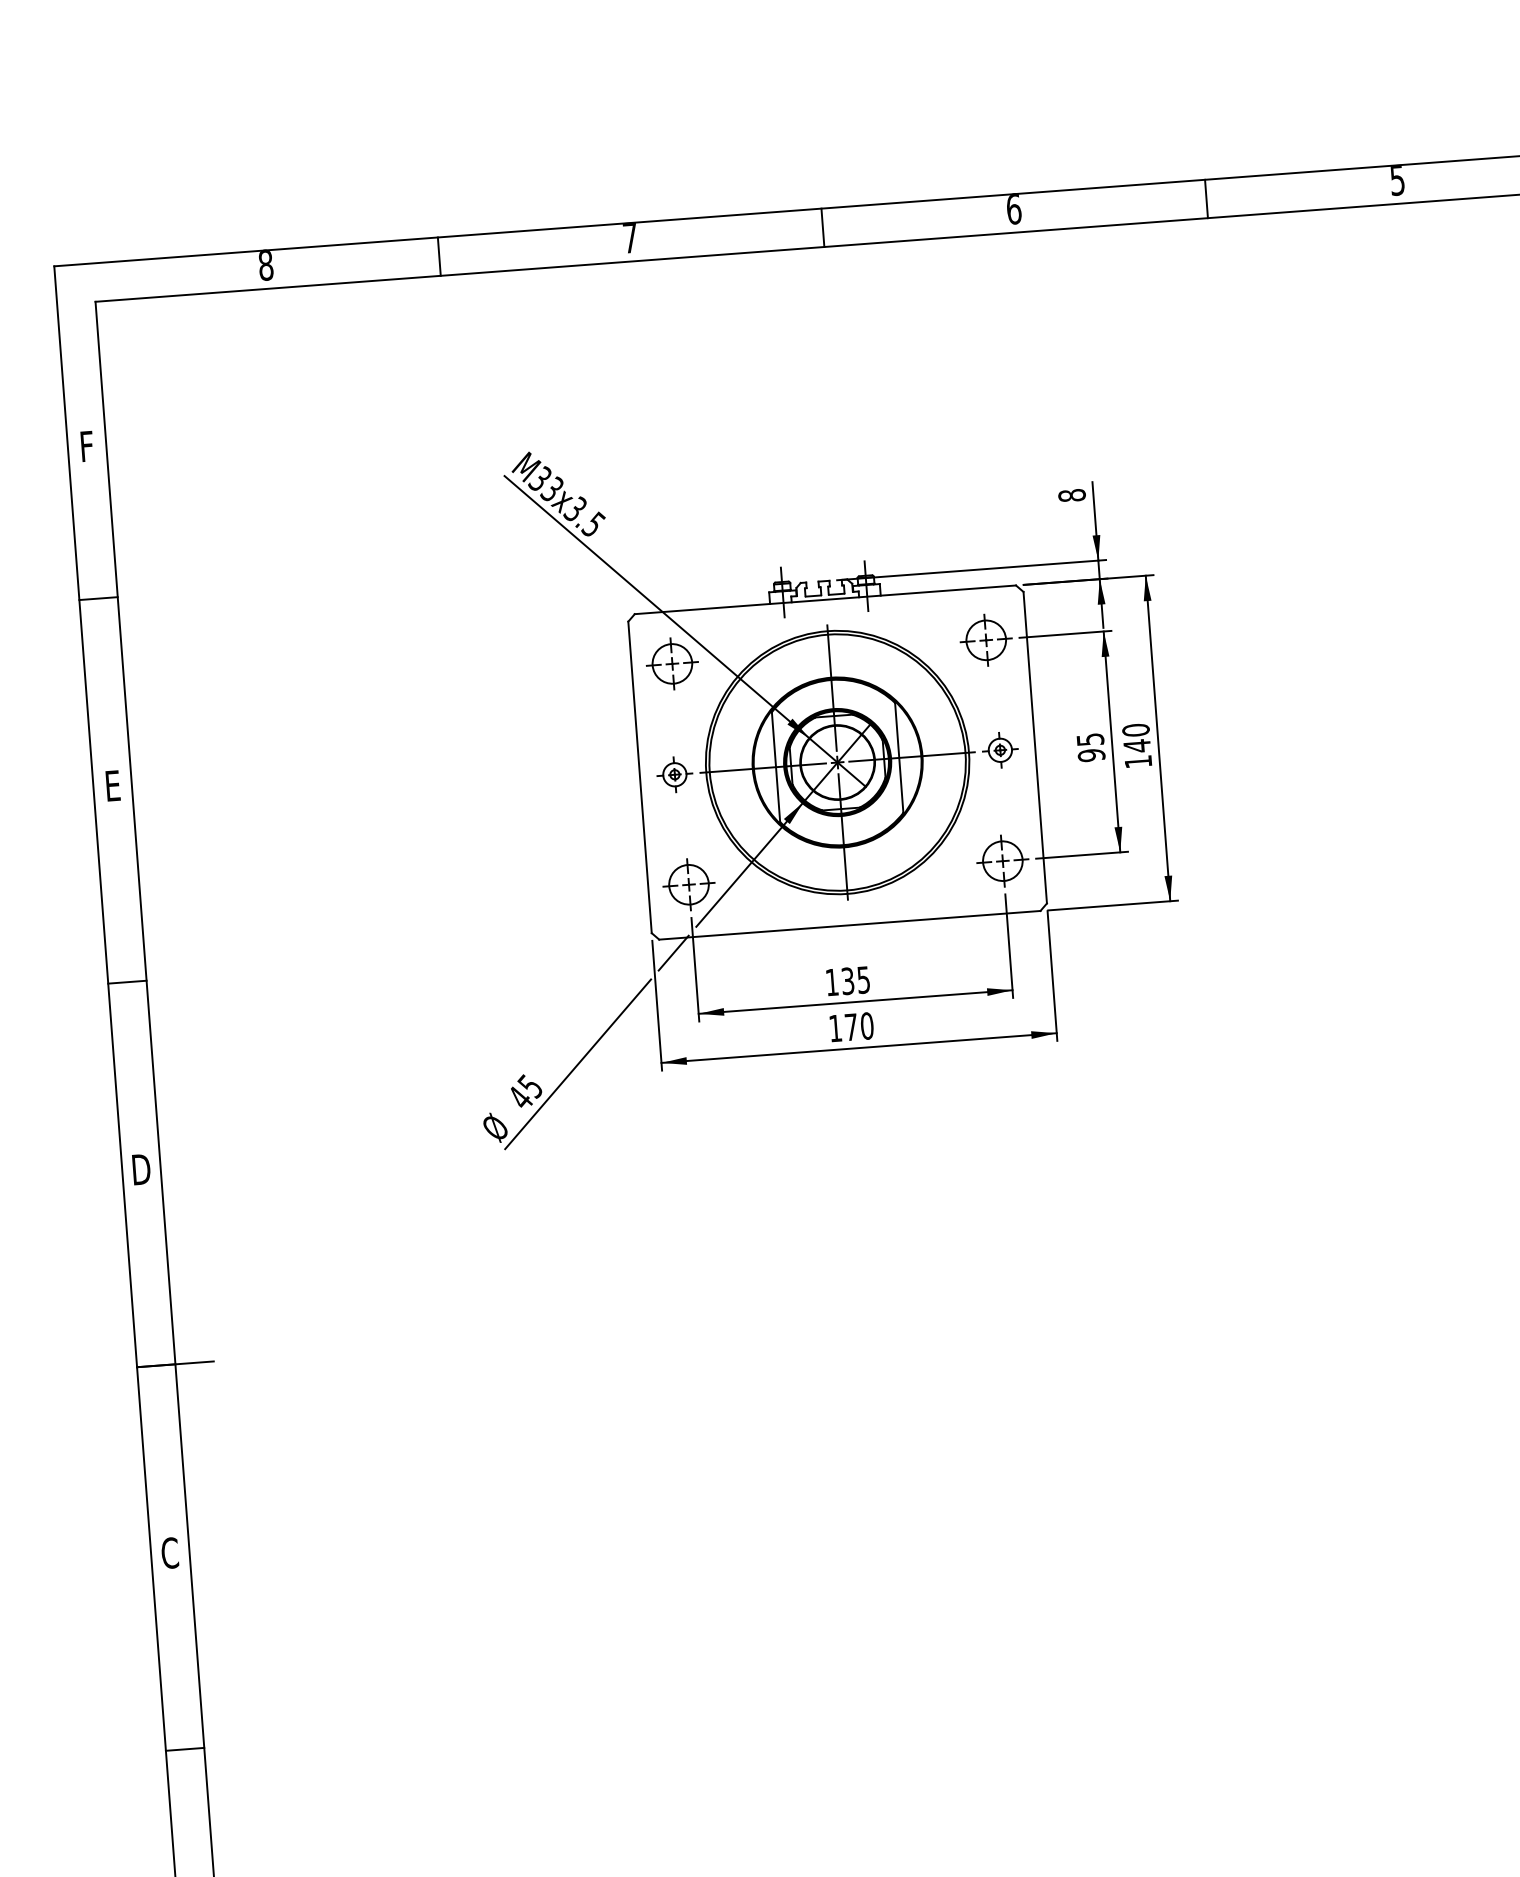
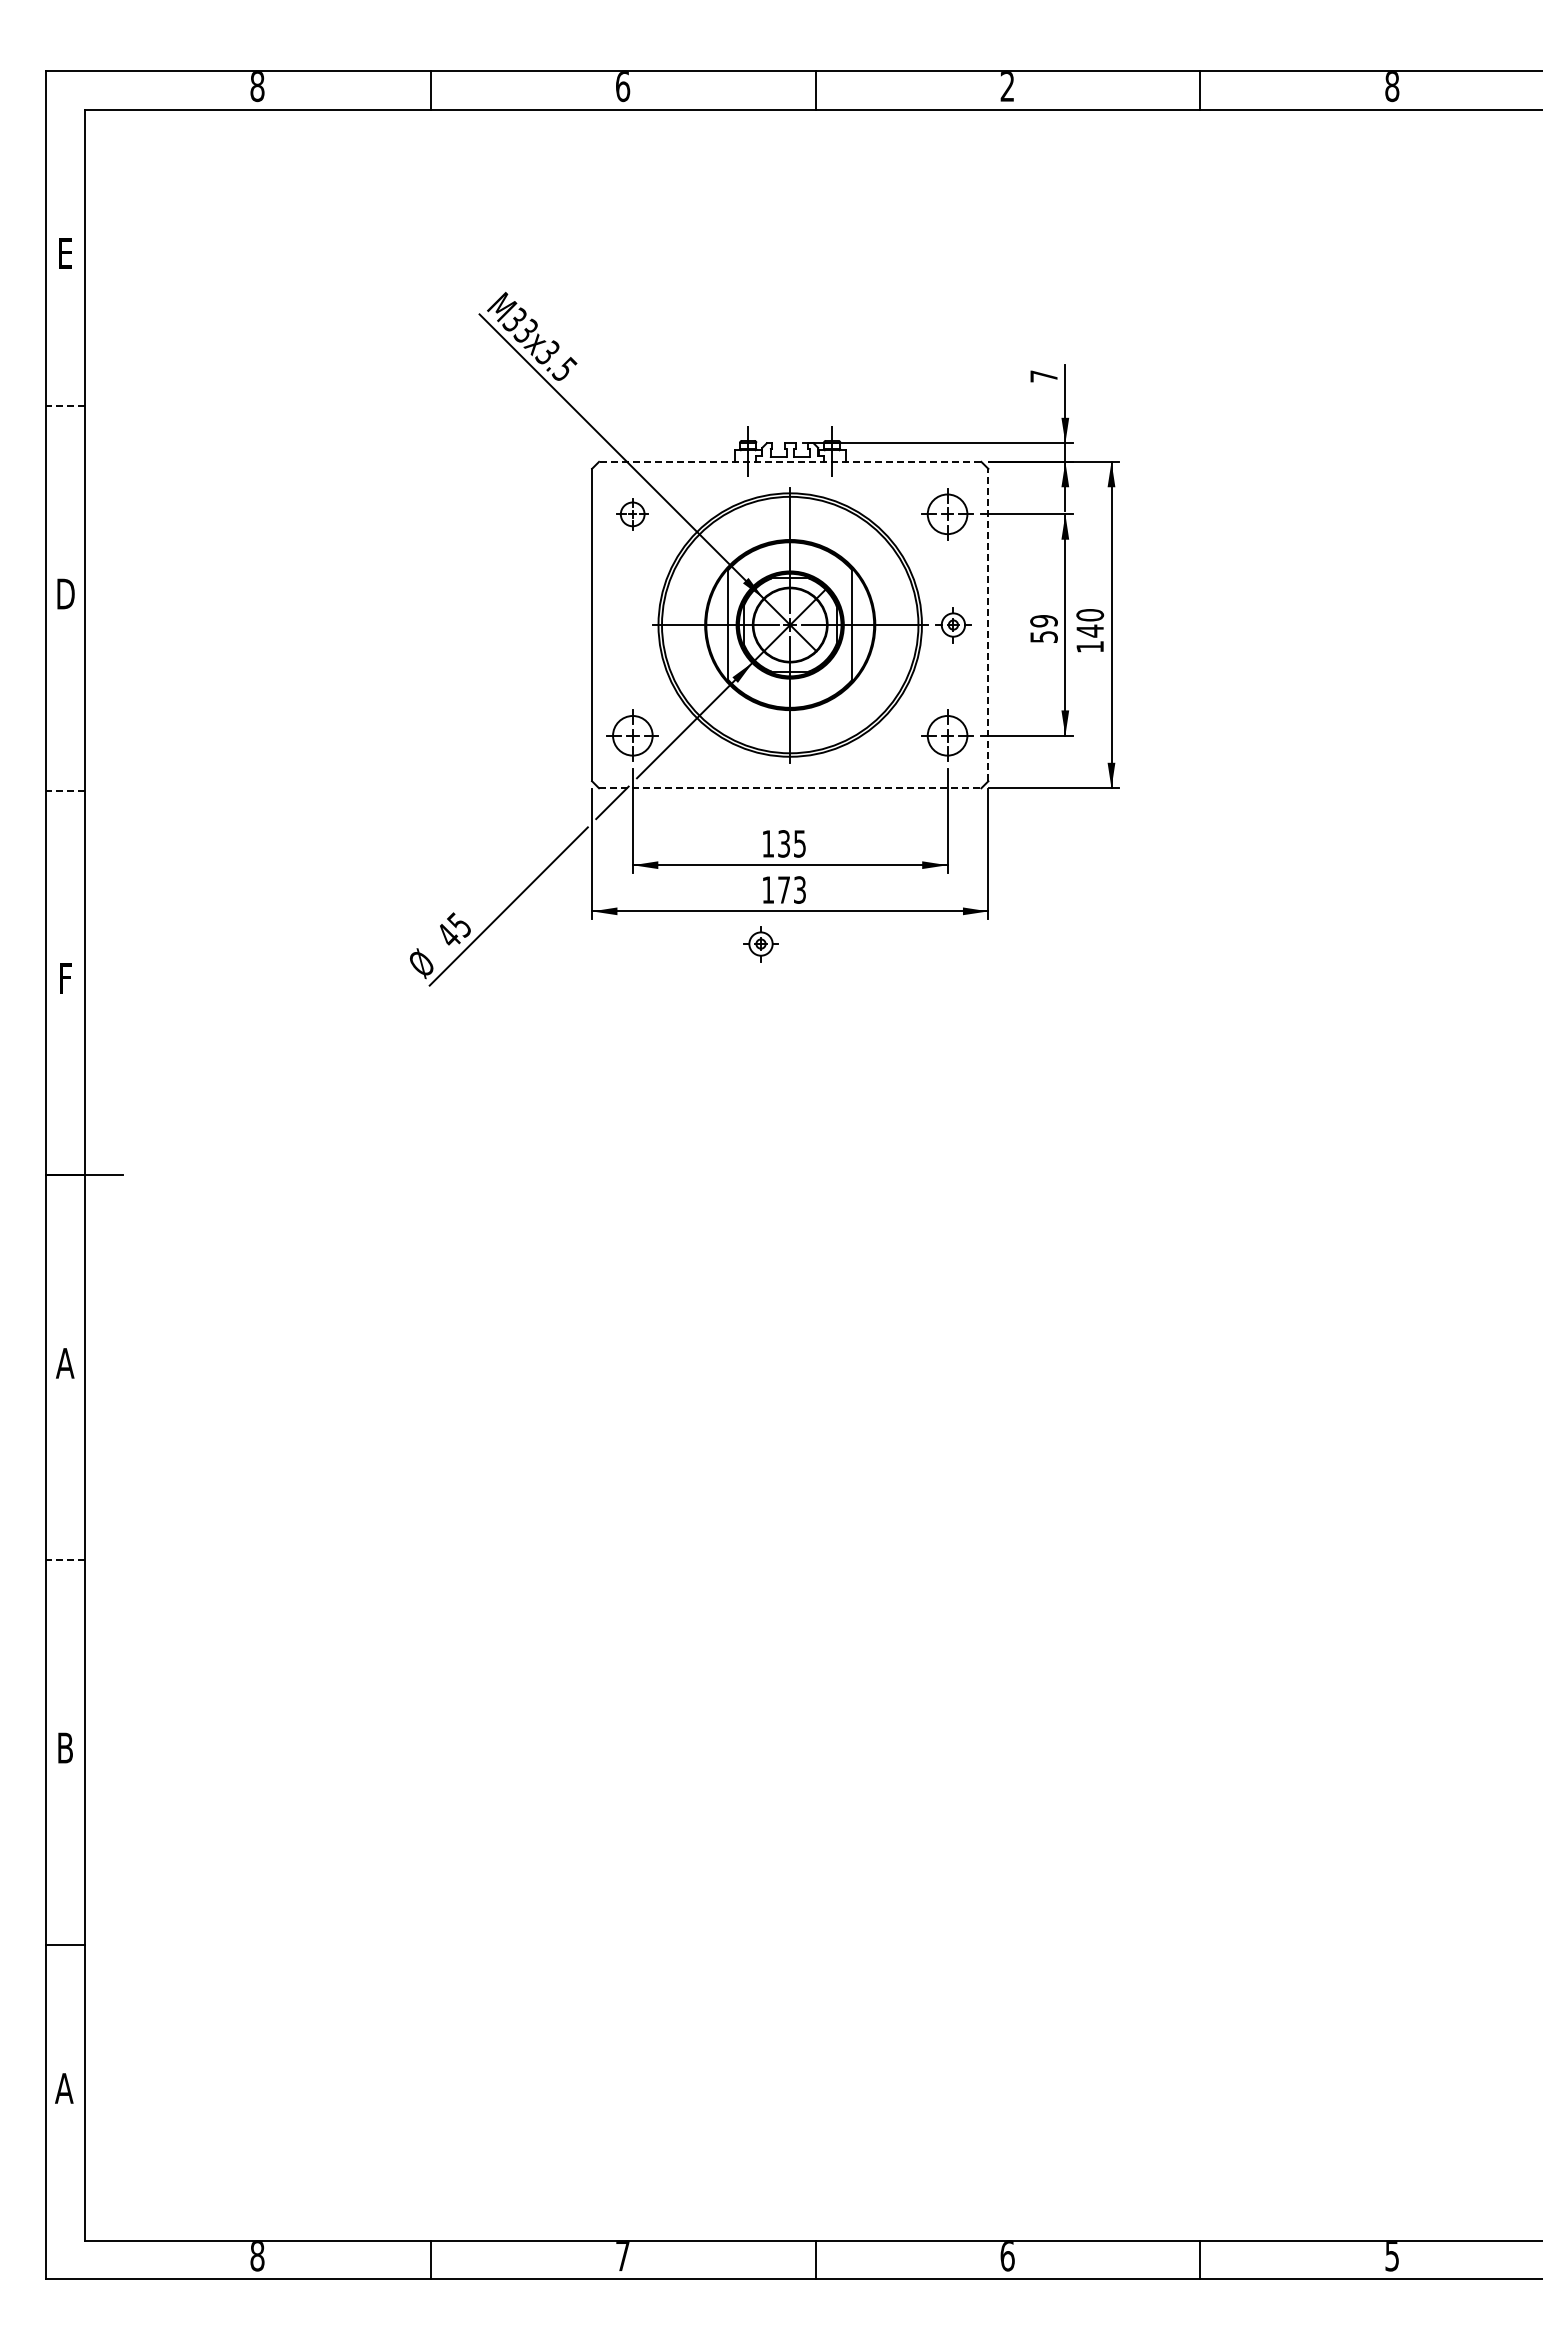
text: (1397, 181) -> (1392, 87), 5 -> 8
text: (1013, 210) -> (1007, 87), 6 -> 2
text: (631, 239) -> (623, 87), 7 -> 6
text: (87, 446) -> (65, 253), F -> E
text: (1071, 495) -> (1043, 376), 8 -> 7
line: (98, 598) -> (65, 406), solid -> dashed
line: (824, 599) -> (789, 461), solid -> dashed
part: (672, 664) -> (632, 514), size x0.6
line: (1035, 747) -> (988, 624), solid -> dashed
text: (1090, 747) -> (1043, 629), 95 -> 59
part: (674, 775) -> (760, 944), moved
text: (112, 785) -> (65, 593), E -> D
line: (850, 925) -> (790, 788), solid -> dashed
line: (127, 981) -> (65, 790), solid -> dashed
text: (866, 1025) -> (799, 889), 170 -> 173
text: (141, 1169) -> (65, 978), D -> F
text: (169, 1553) -> (64, 1363), C -> A
line: (185, 1749) -> (65, 1560), solid -> dashed

